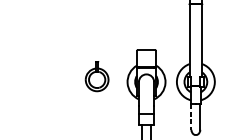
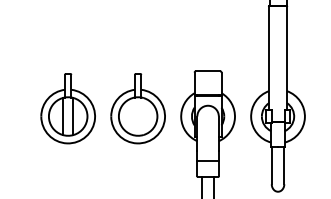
part: (47, 76) -> (67, 108), added
part: (96, 76) -> (137, 108), size x1.67
line: (191, 117) -> (271, 166), dashed -> solid

